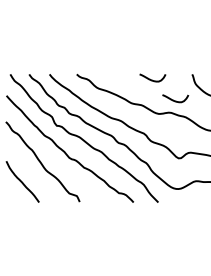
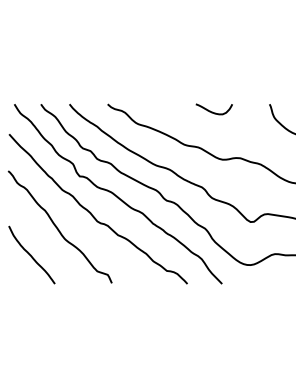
curve: (174, 100) -> (244, 140), removed

